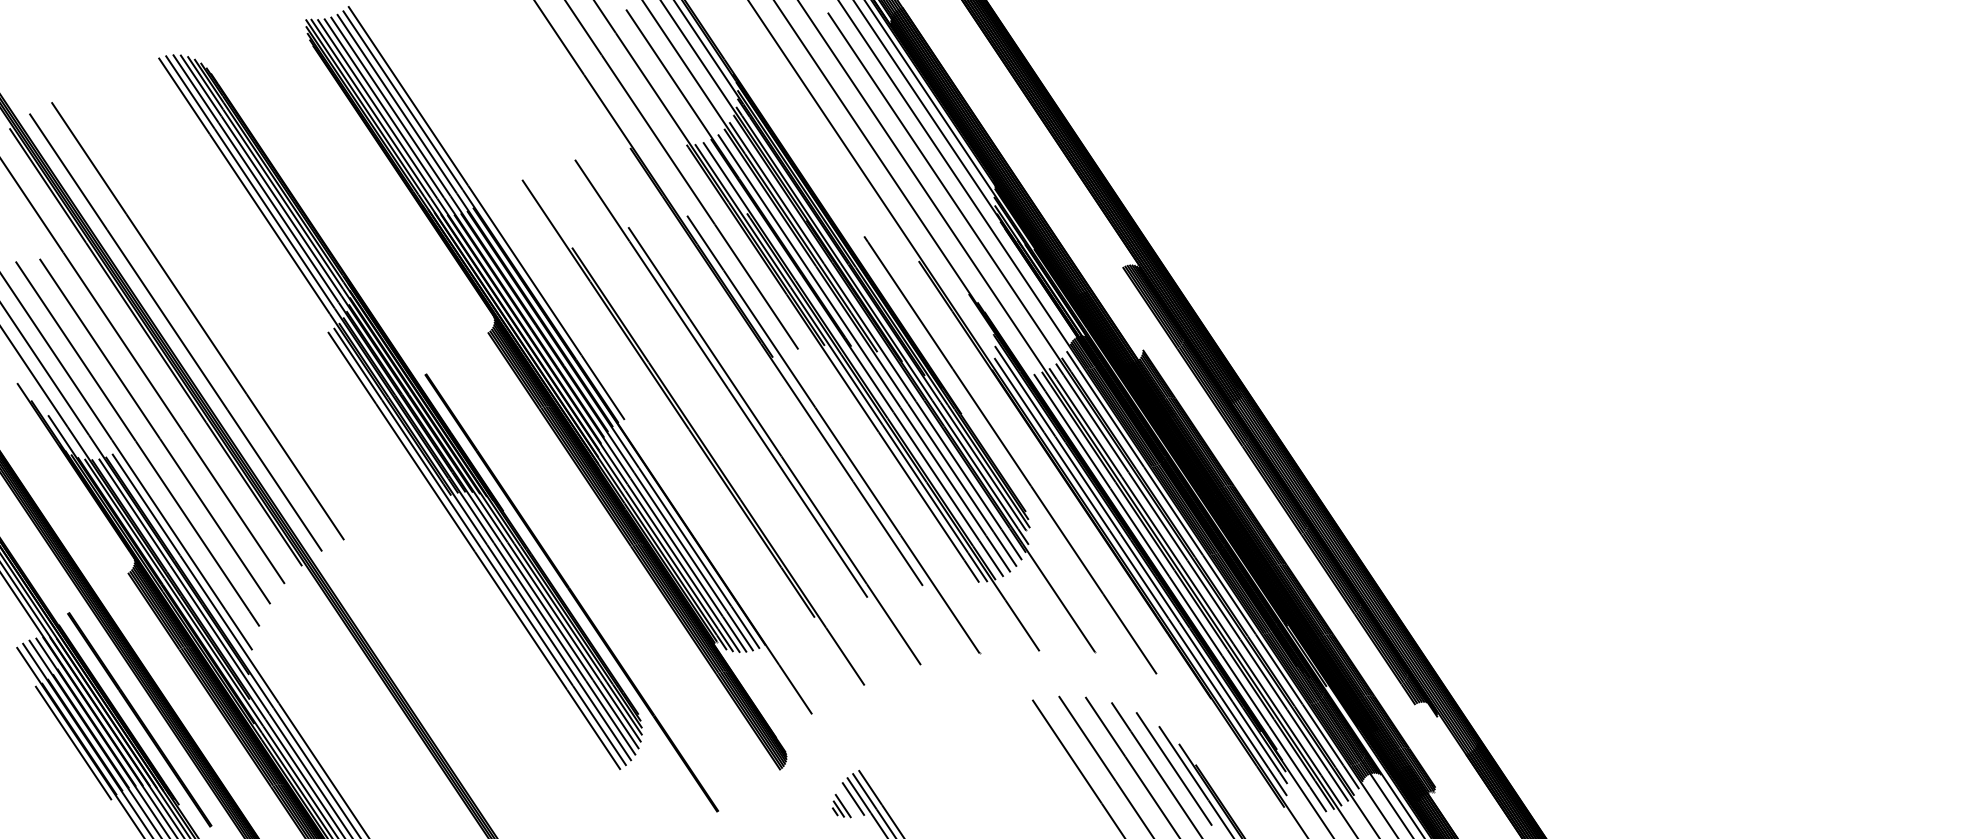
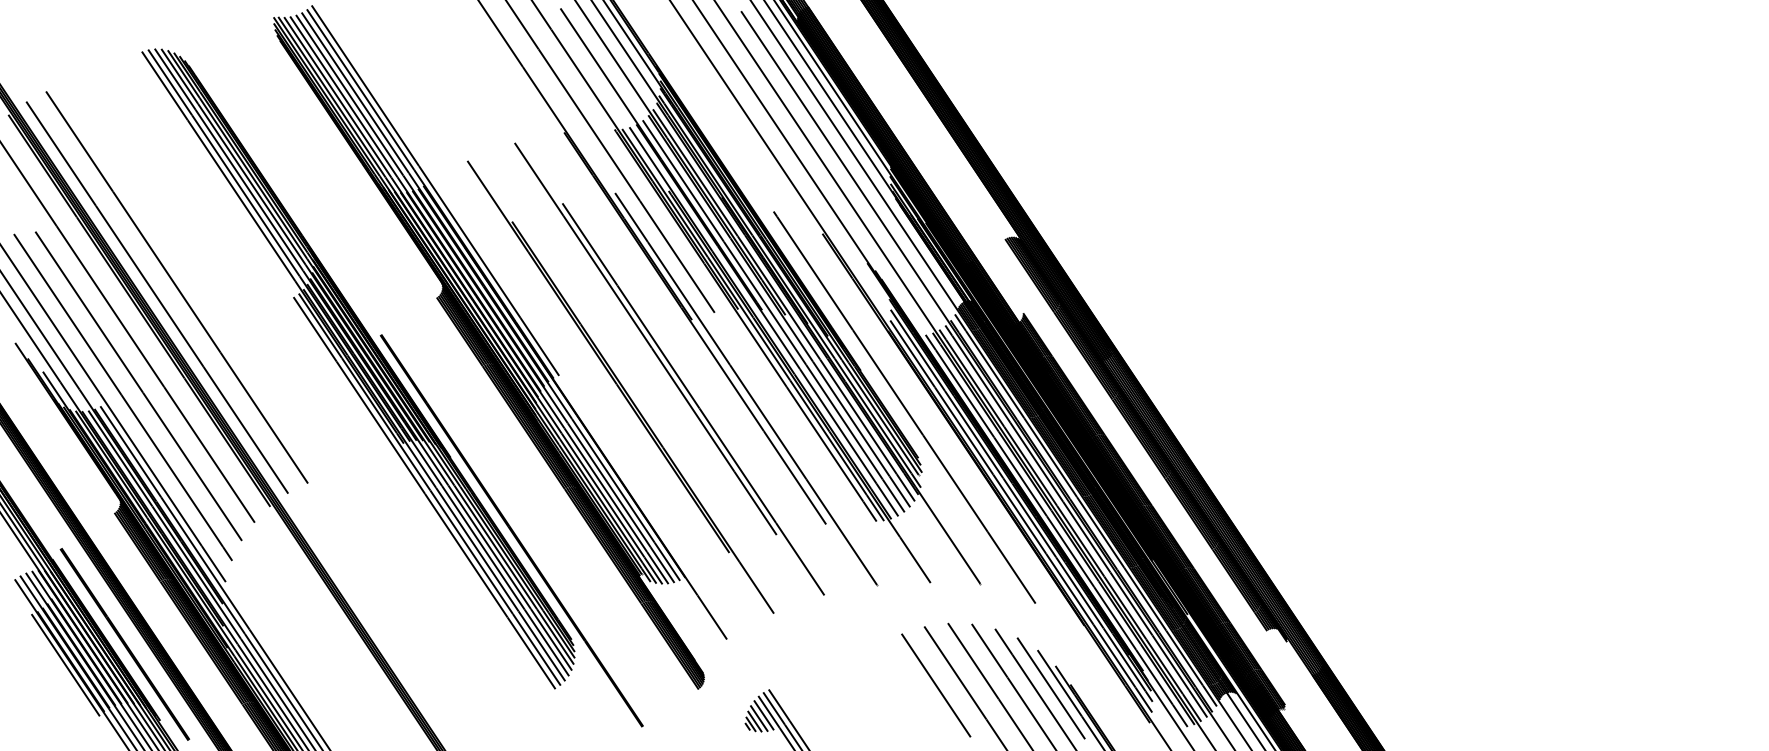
line: (1045, 765) -> (935, 685), added
line: (847, 802) -> (758, 718), added

